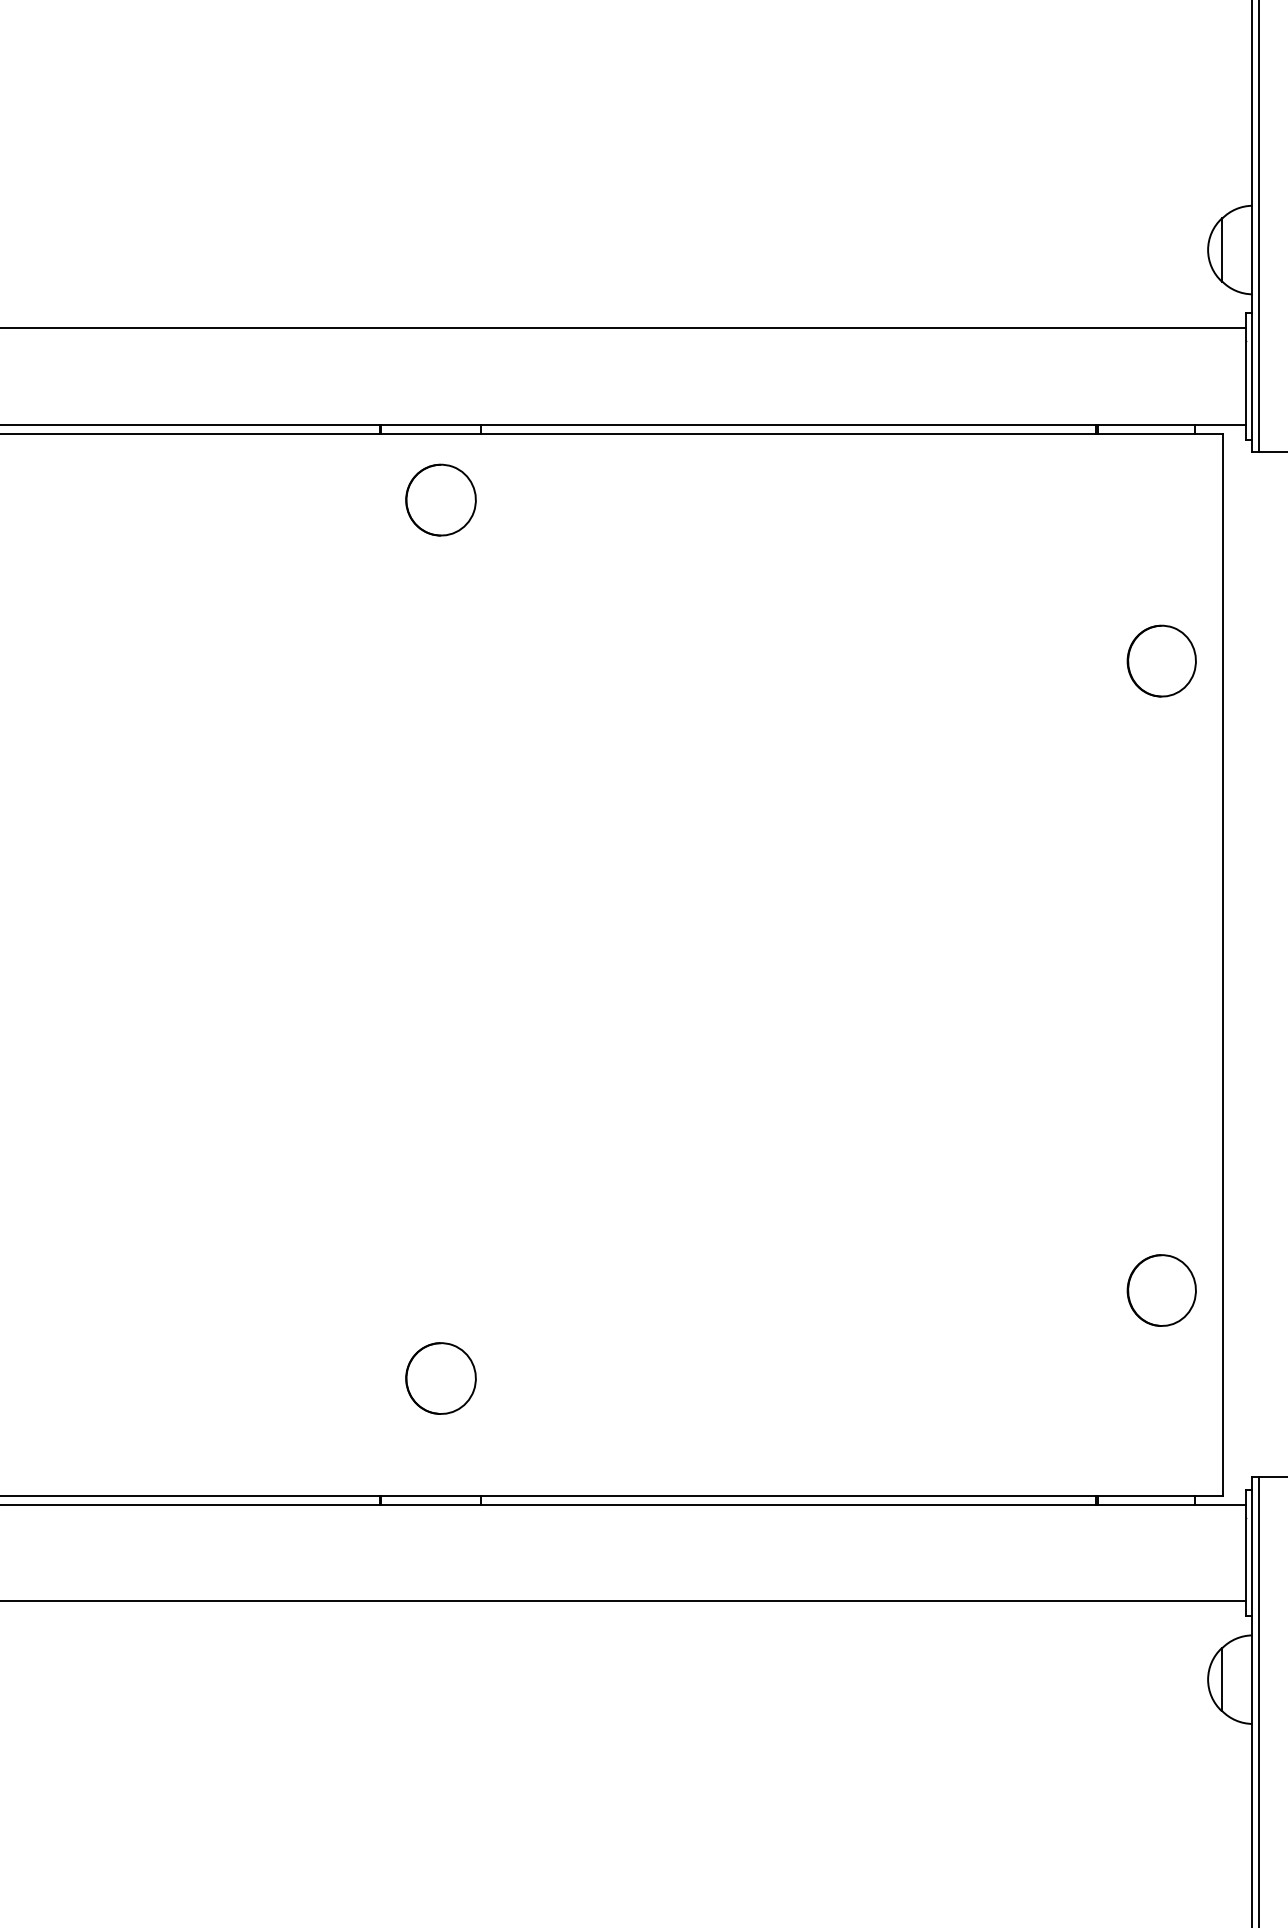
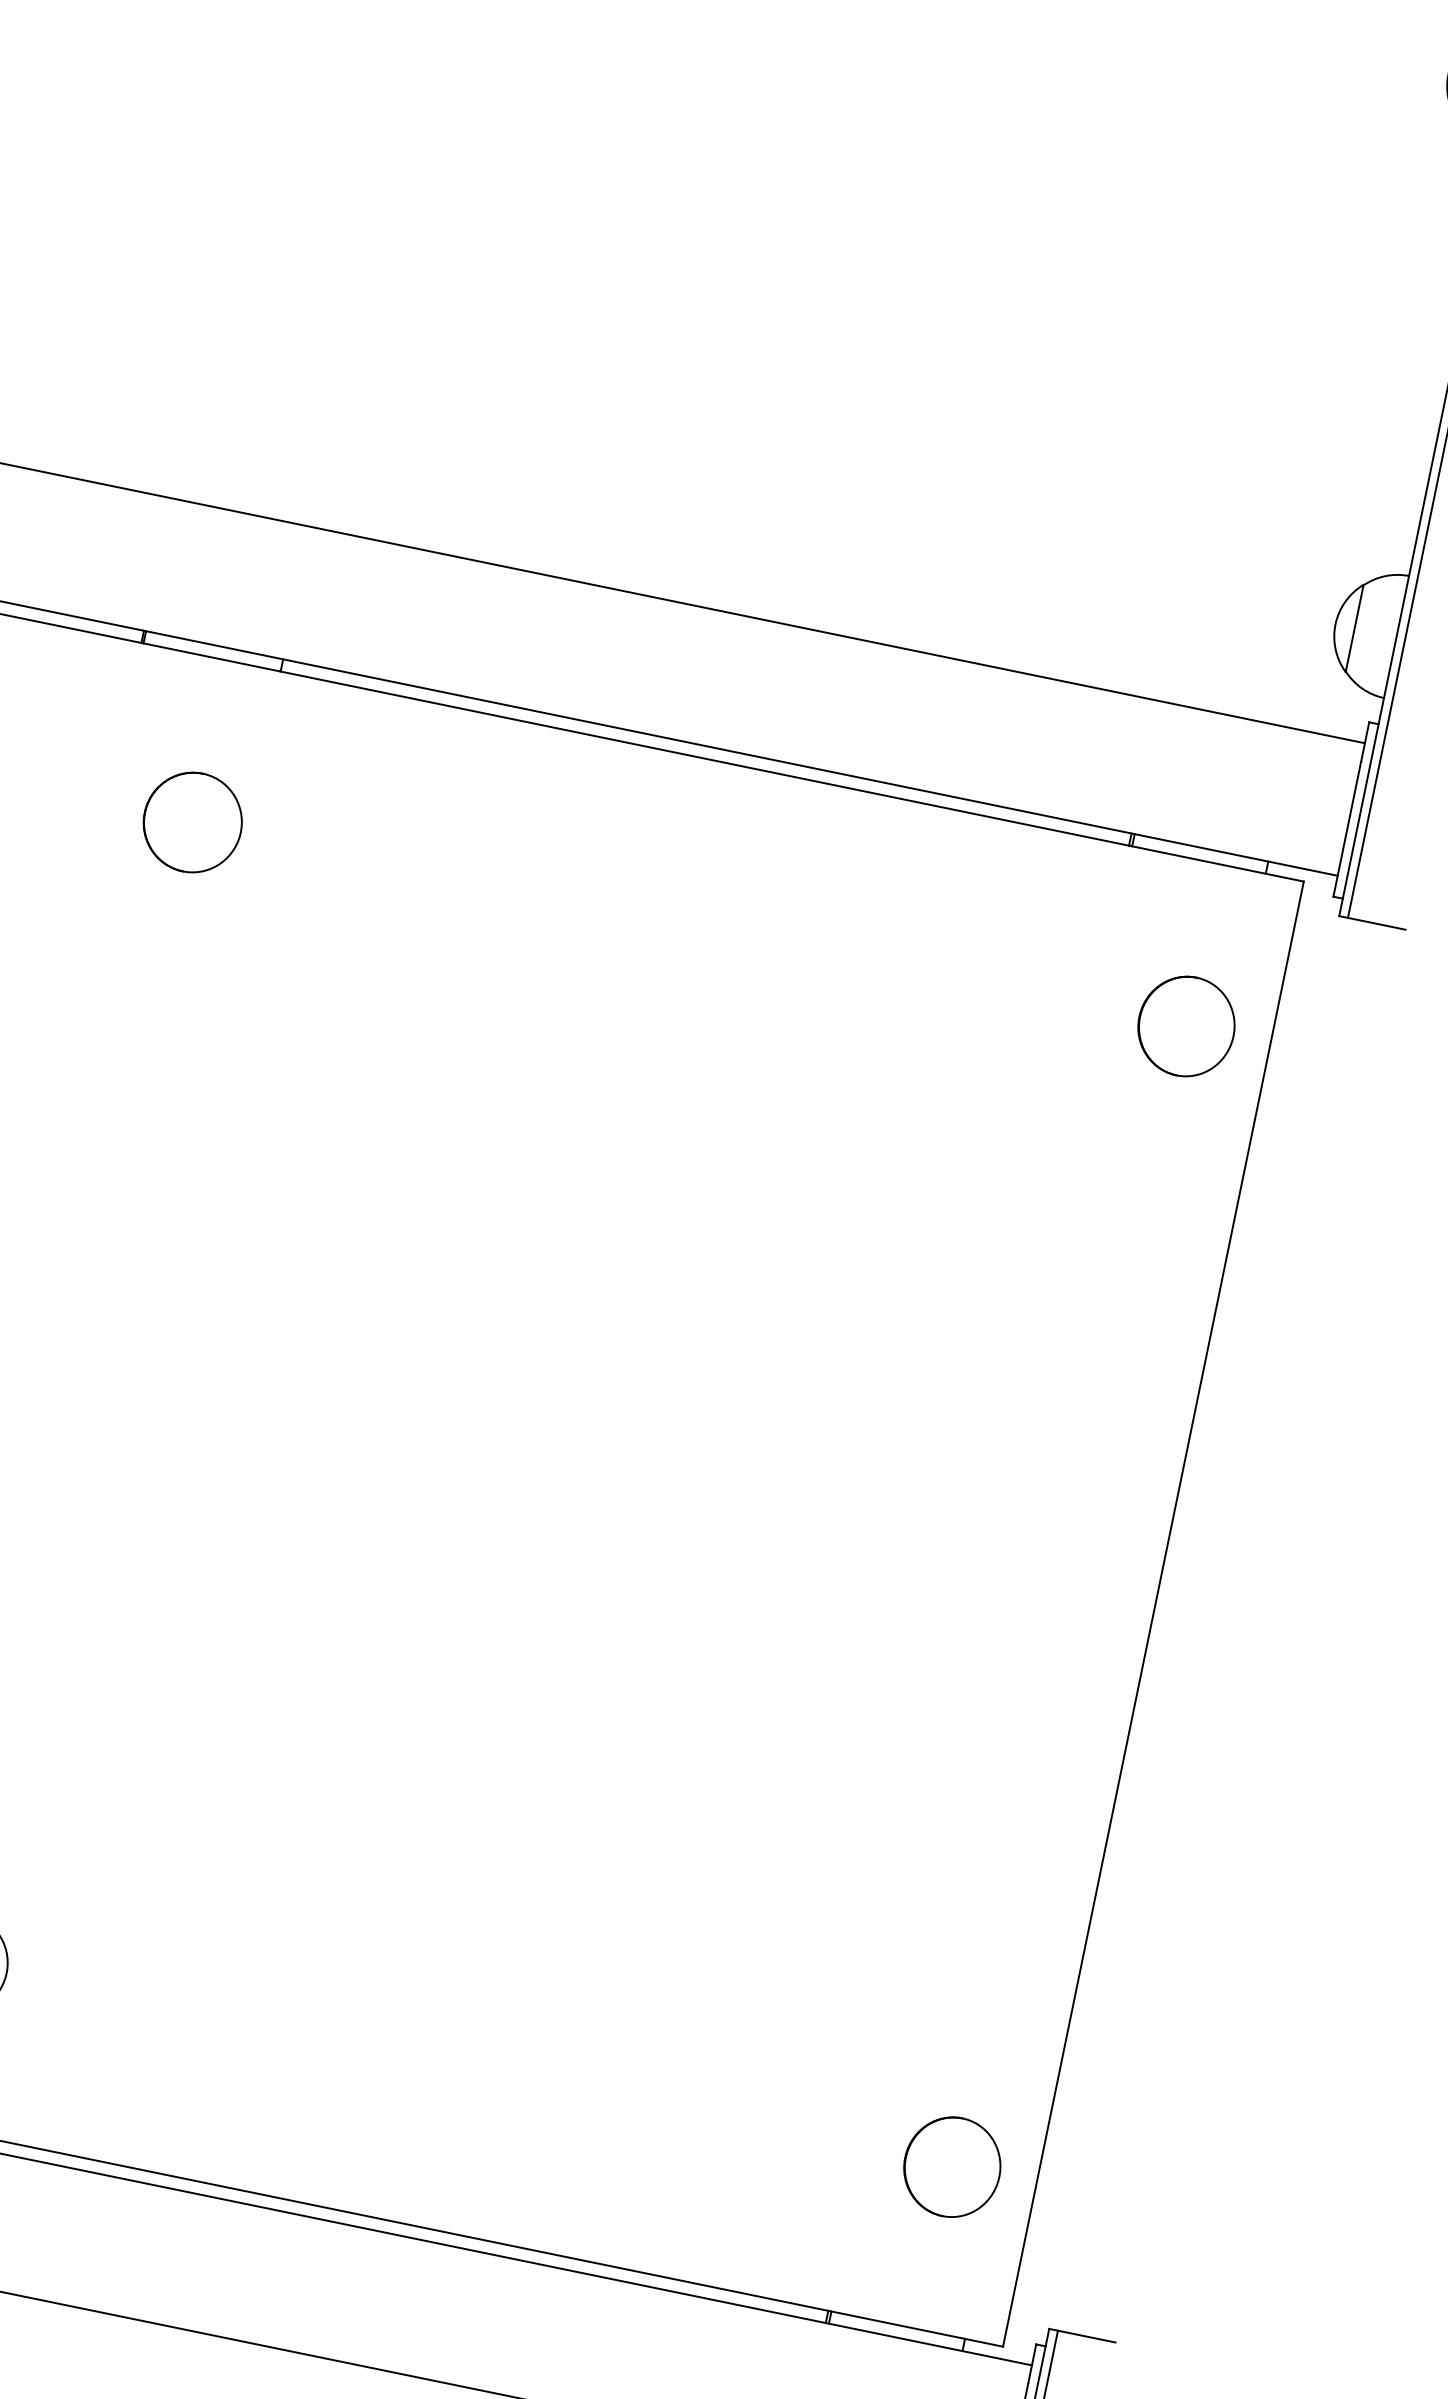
part: (440, 499) -> (192, 821), moved
part: (1161, 660) -> (1186, 1025), moved
part: (1161, 1290) -> (951, 2167), moved

